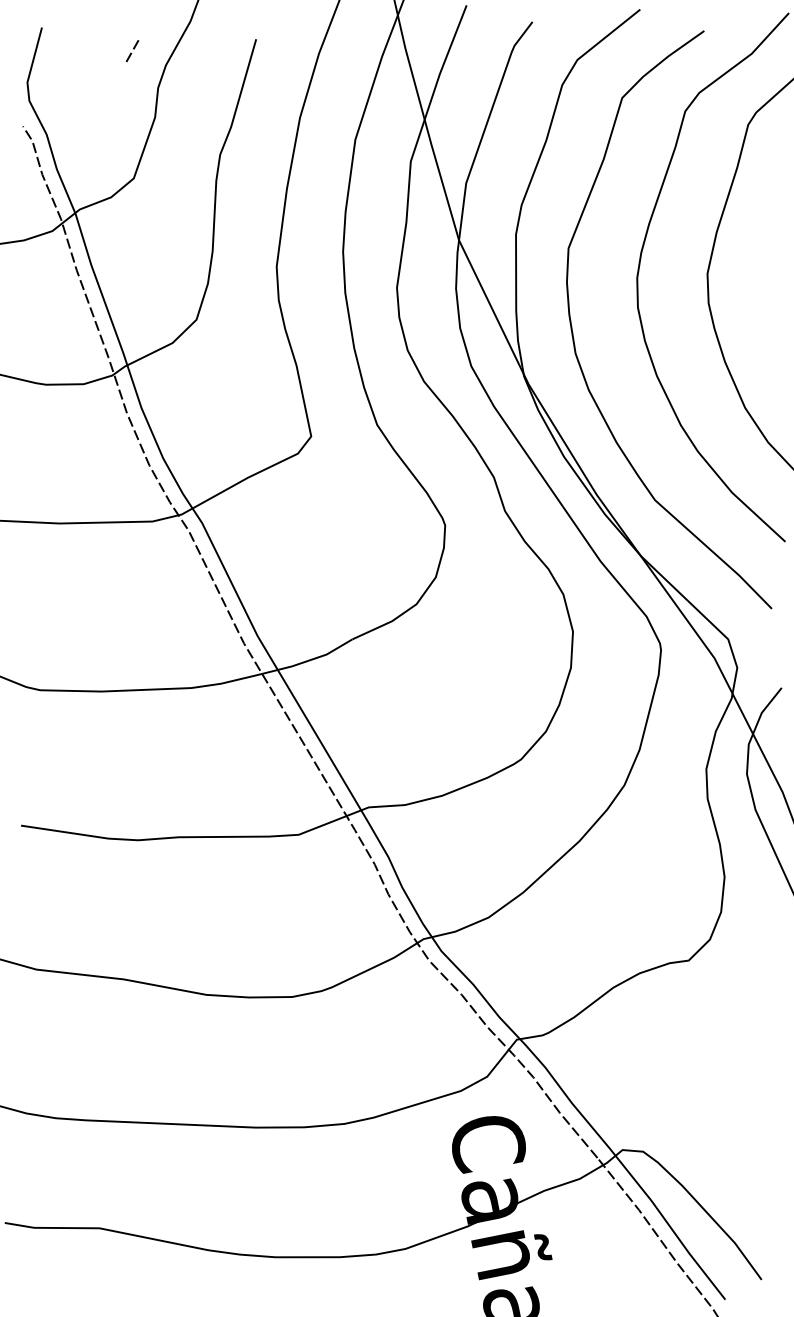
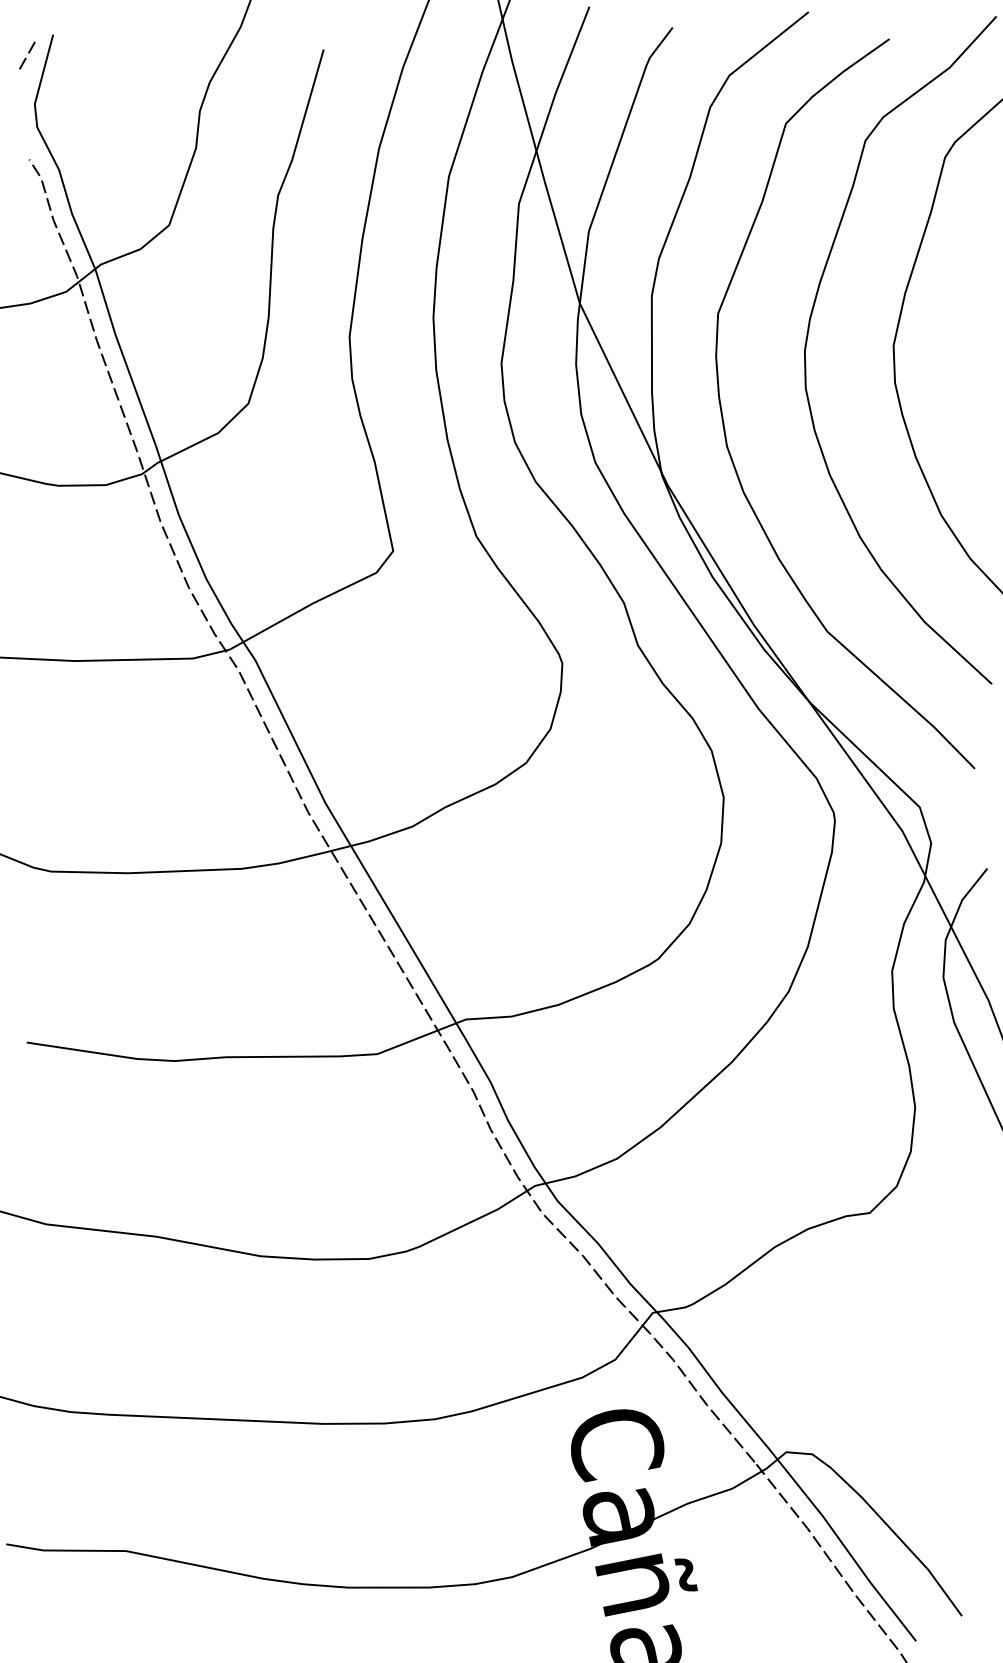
line: (132, 53) -> (27, 58), moved

